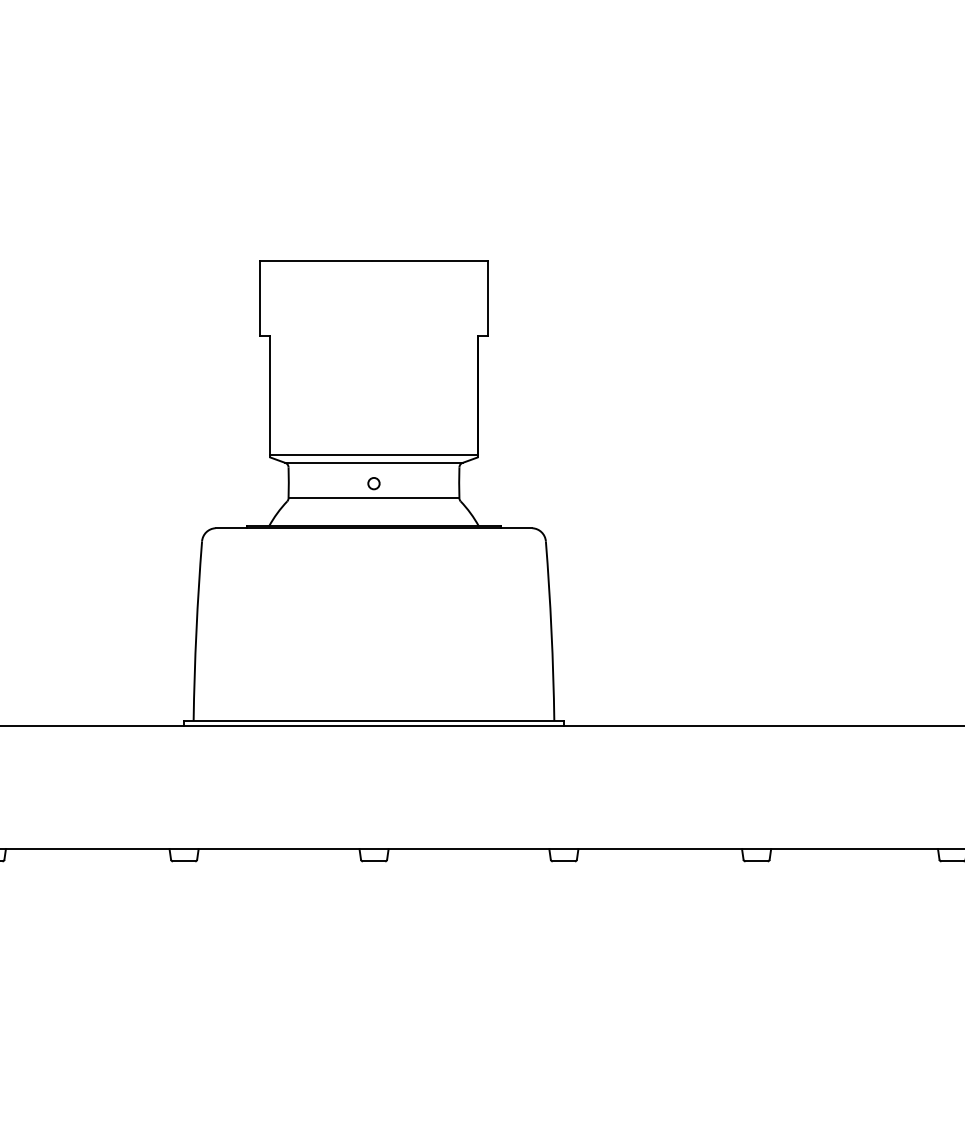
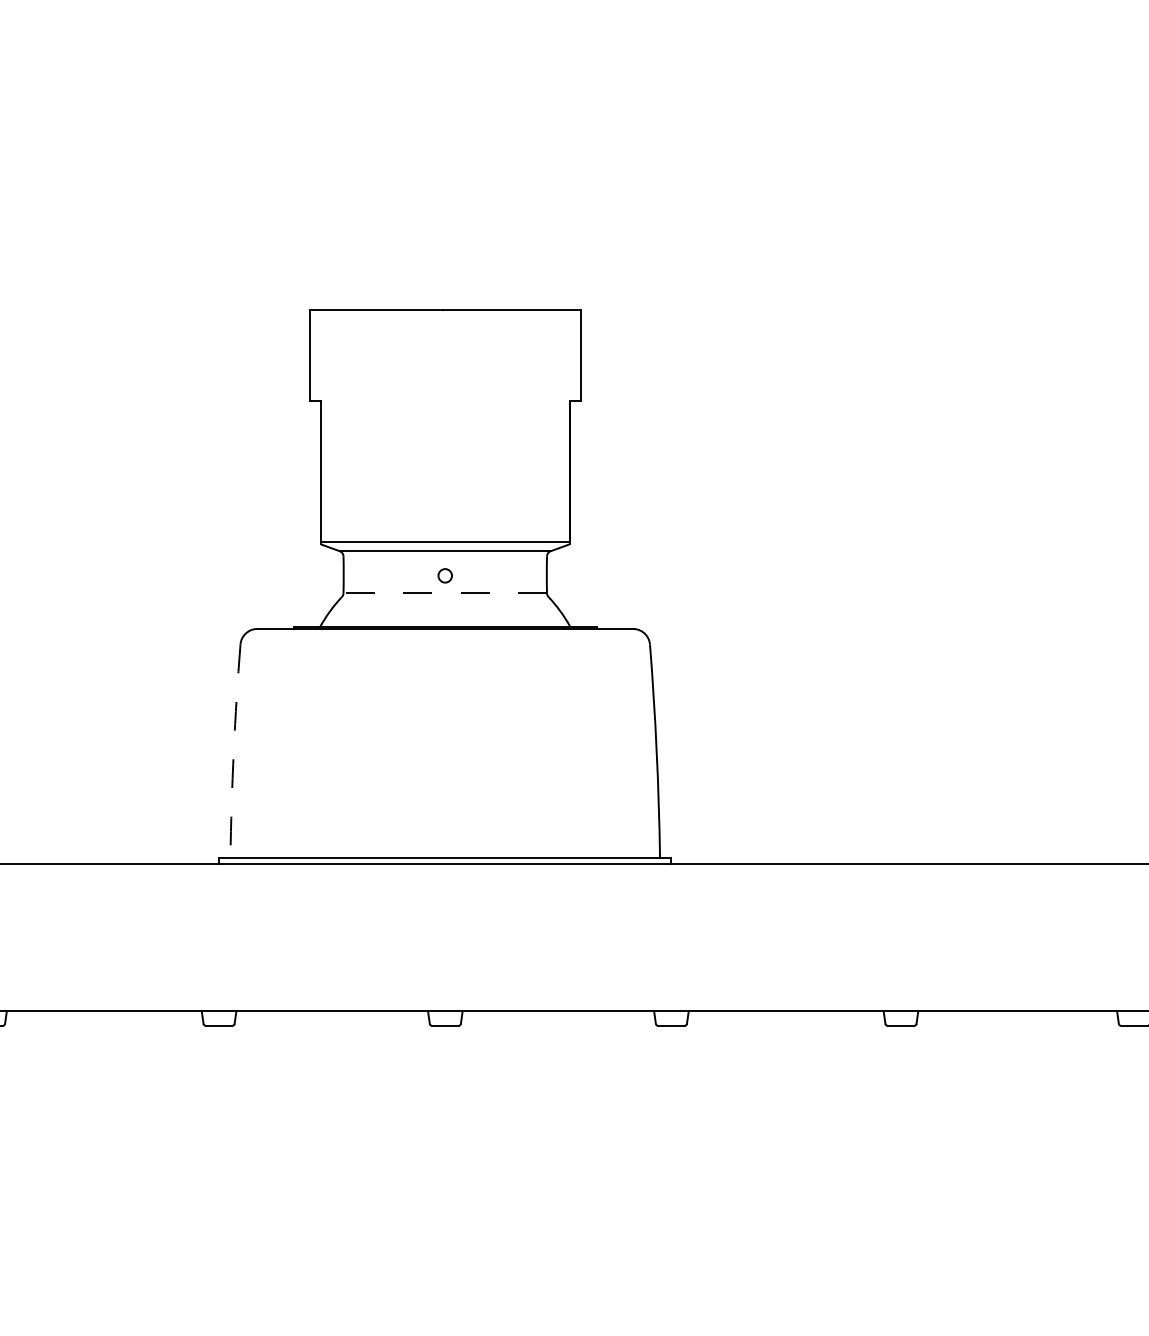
line: (373, 498) -> (444, 593), solid -> dashed
arc: (196, 631) -> (233, 751), solid -> dashed

